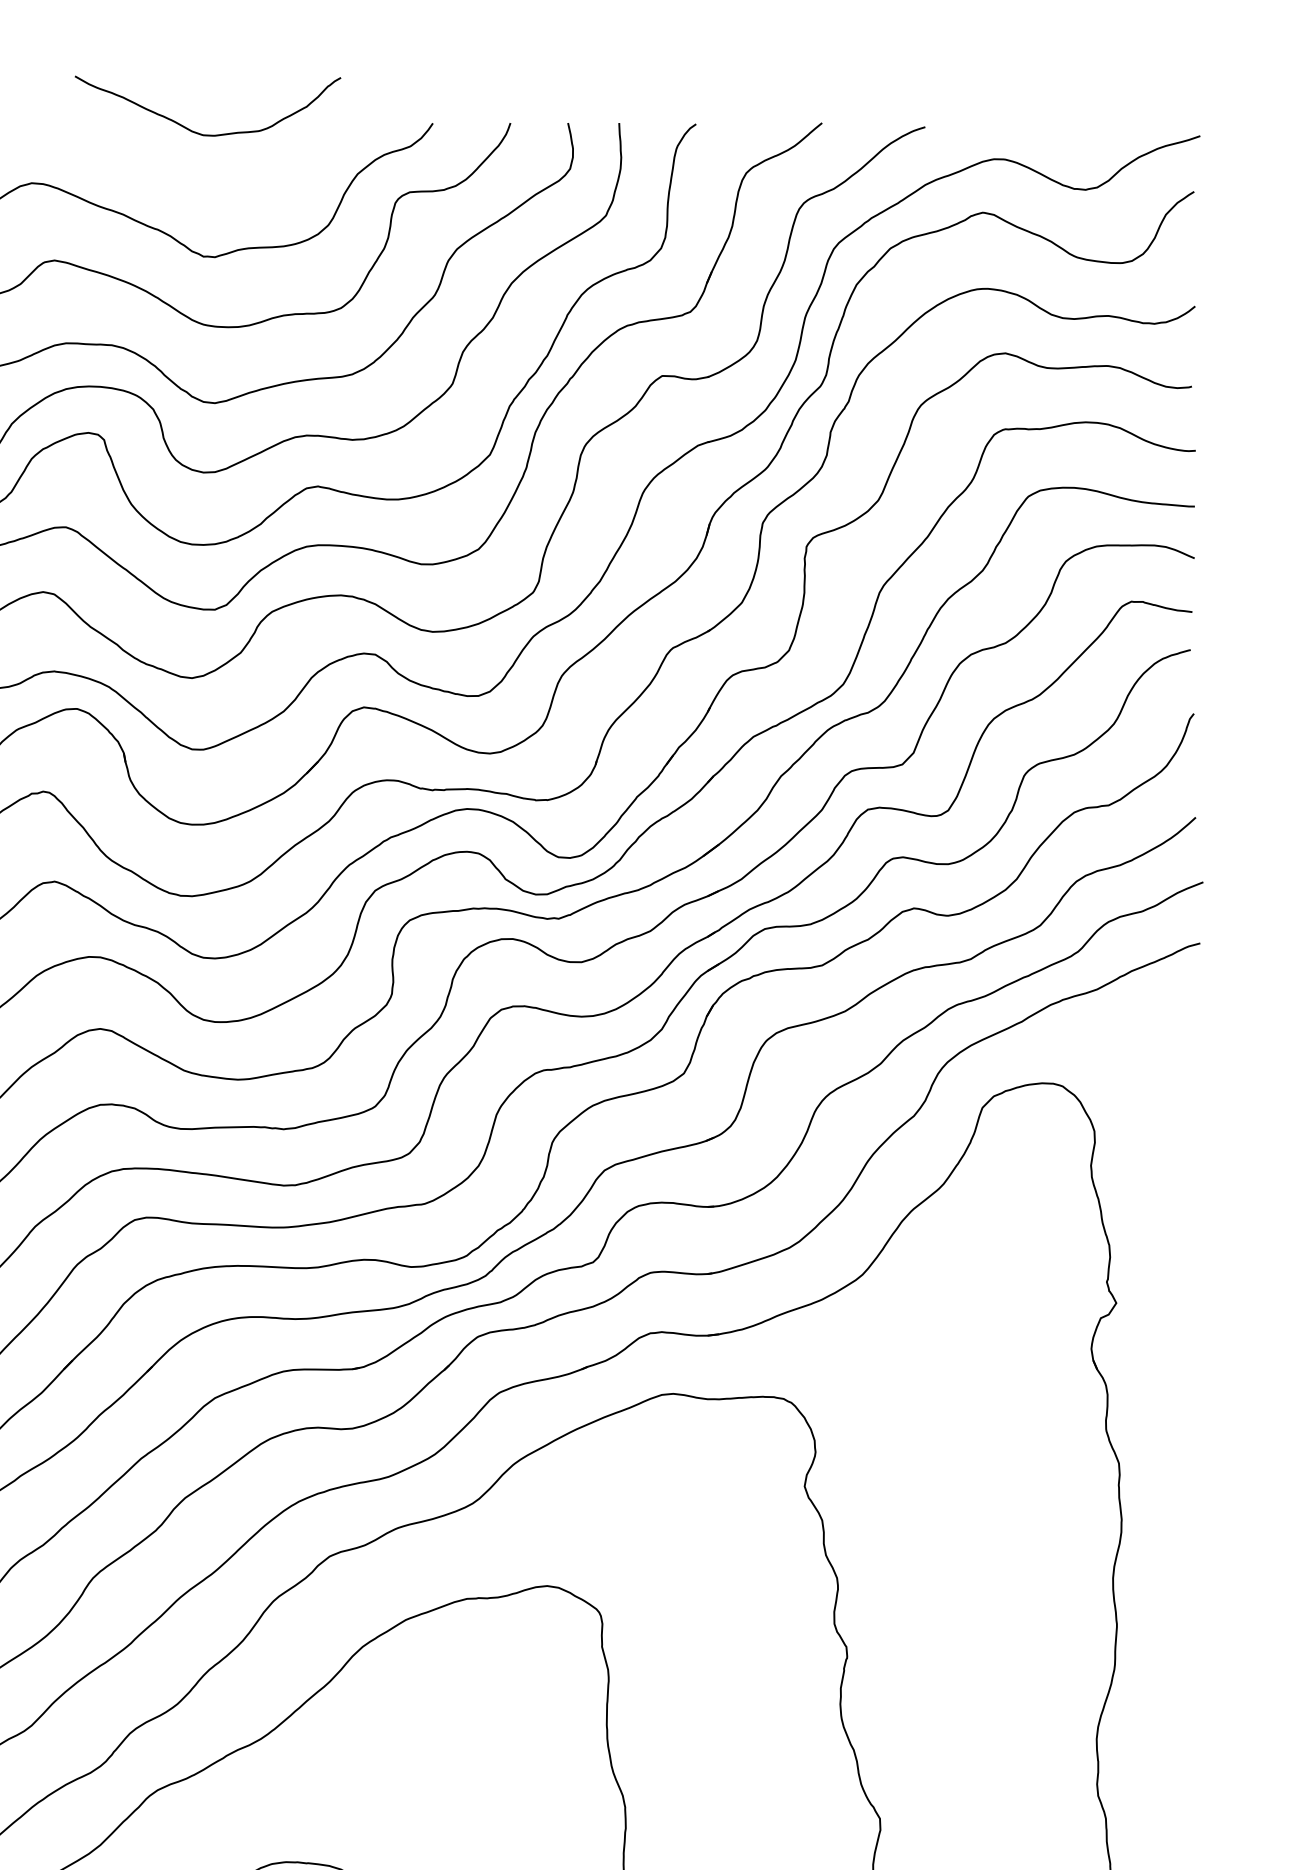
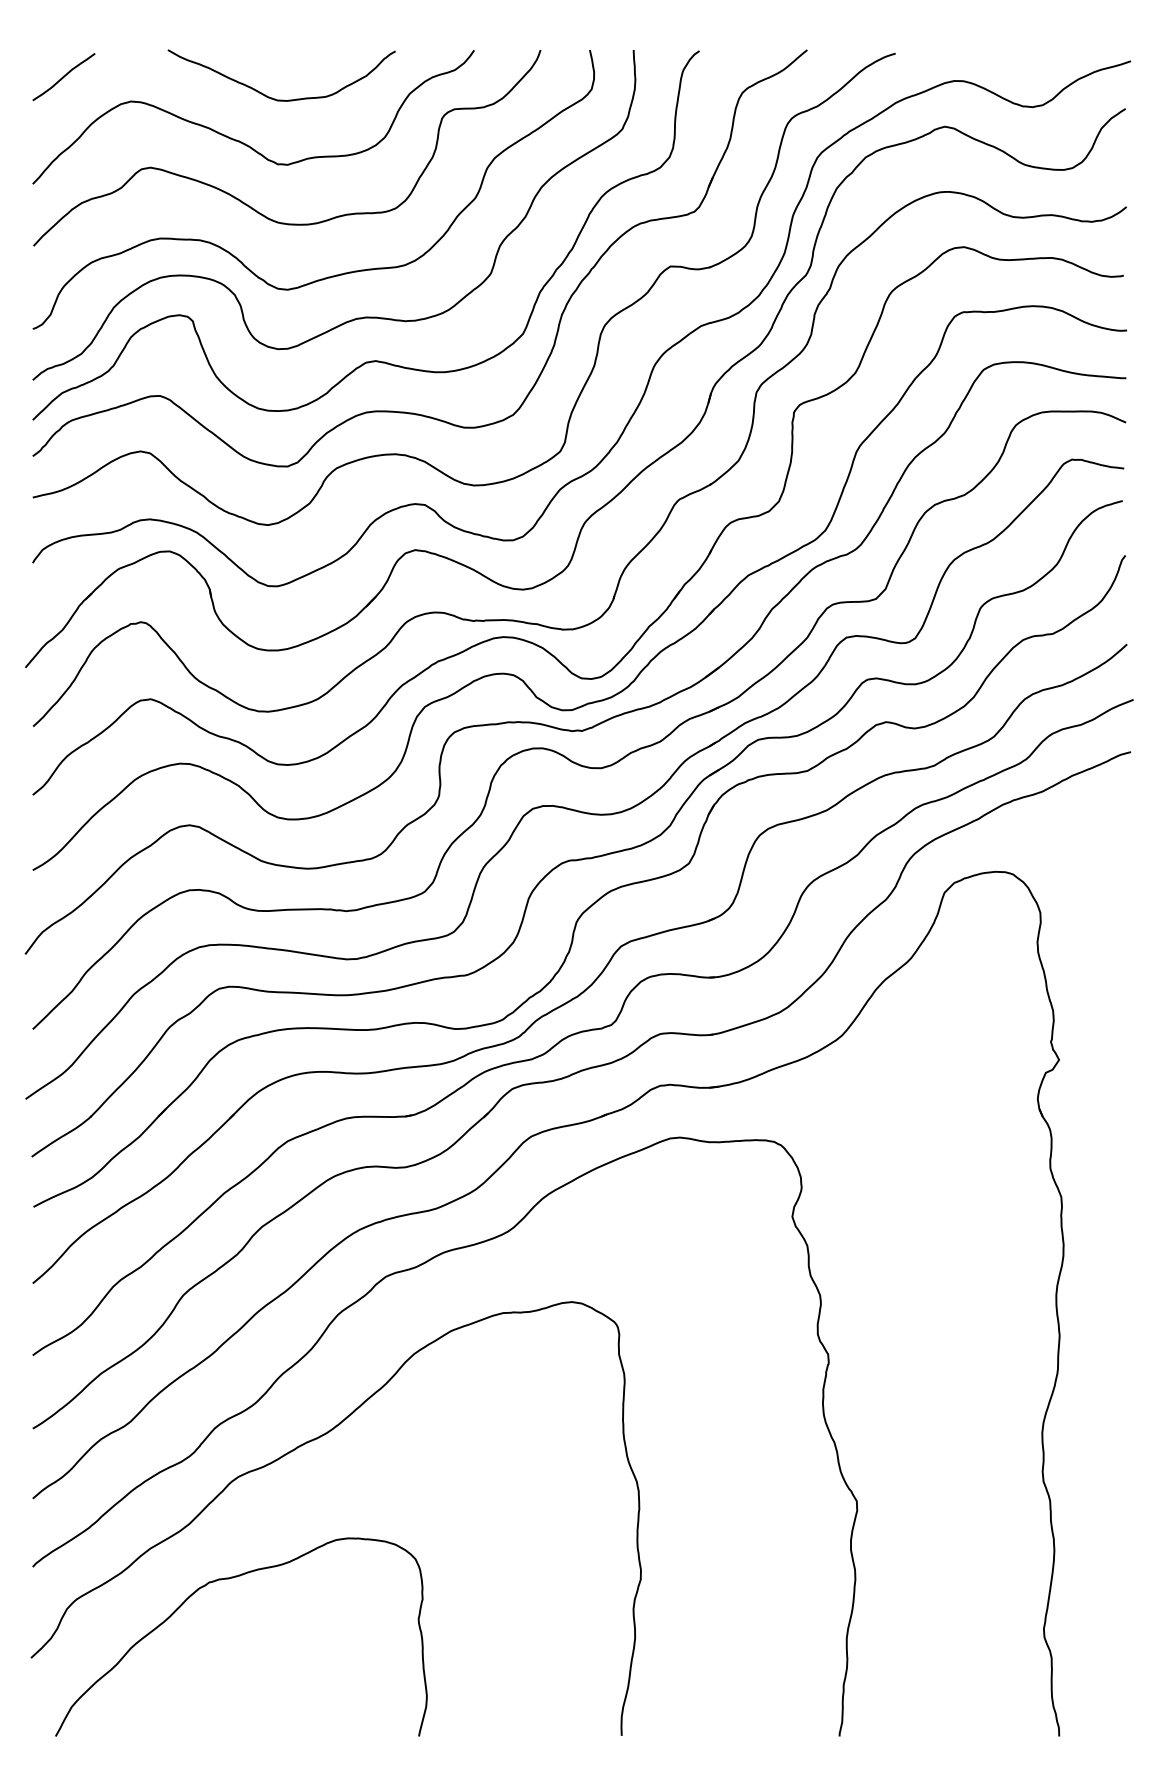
curve: (197, 131) -> (272, 97), moved

